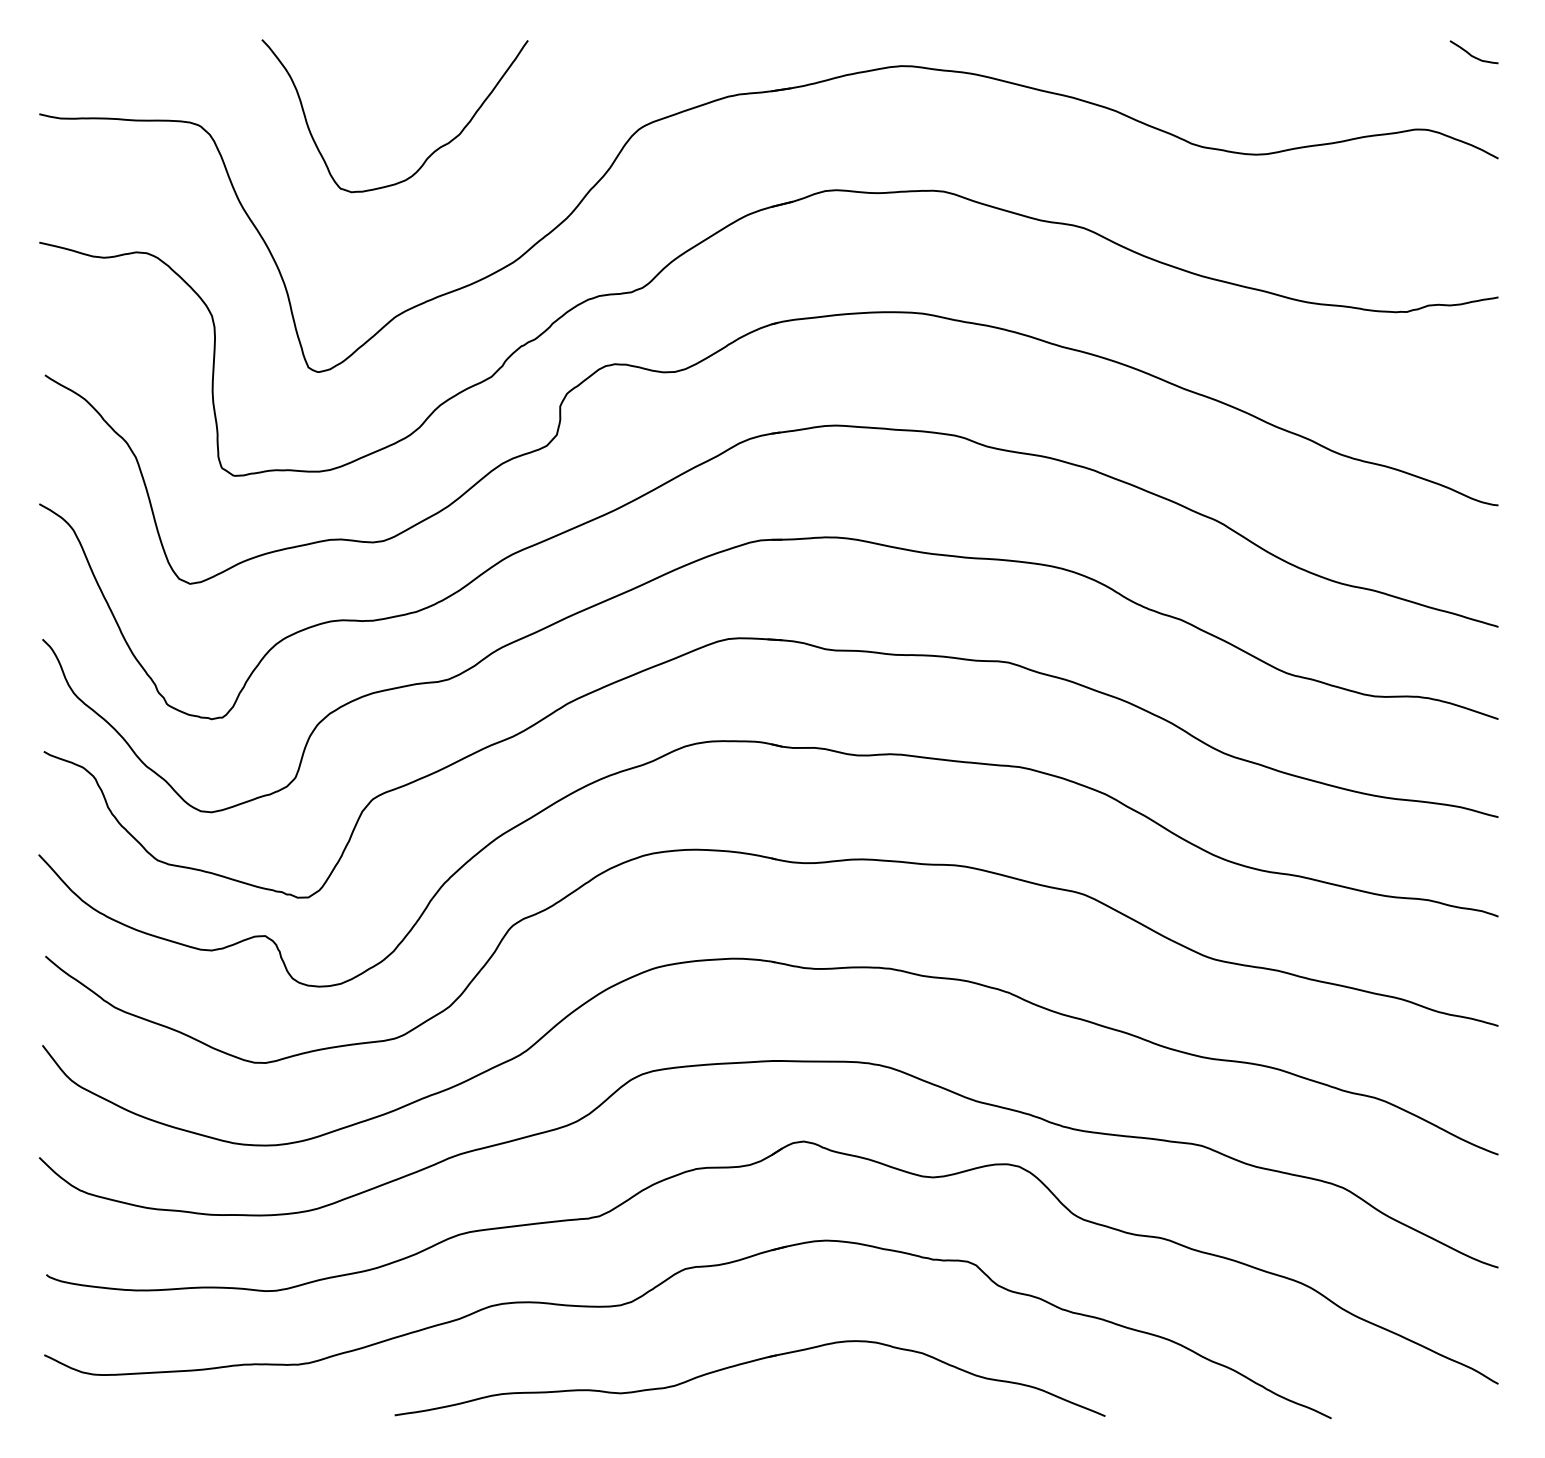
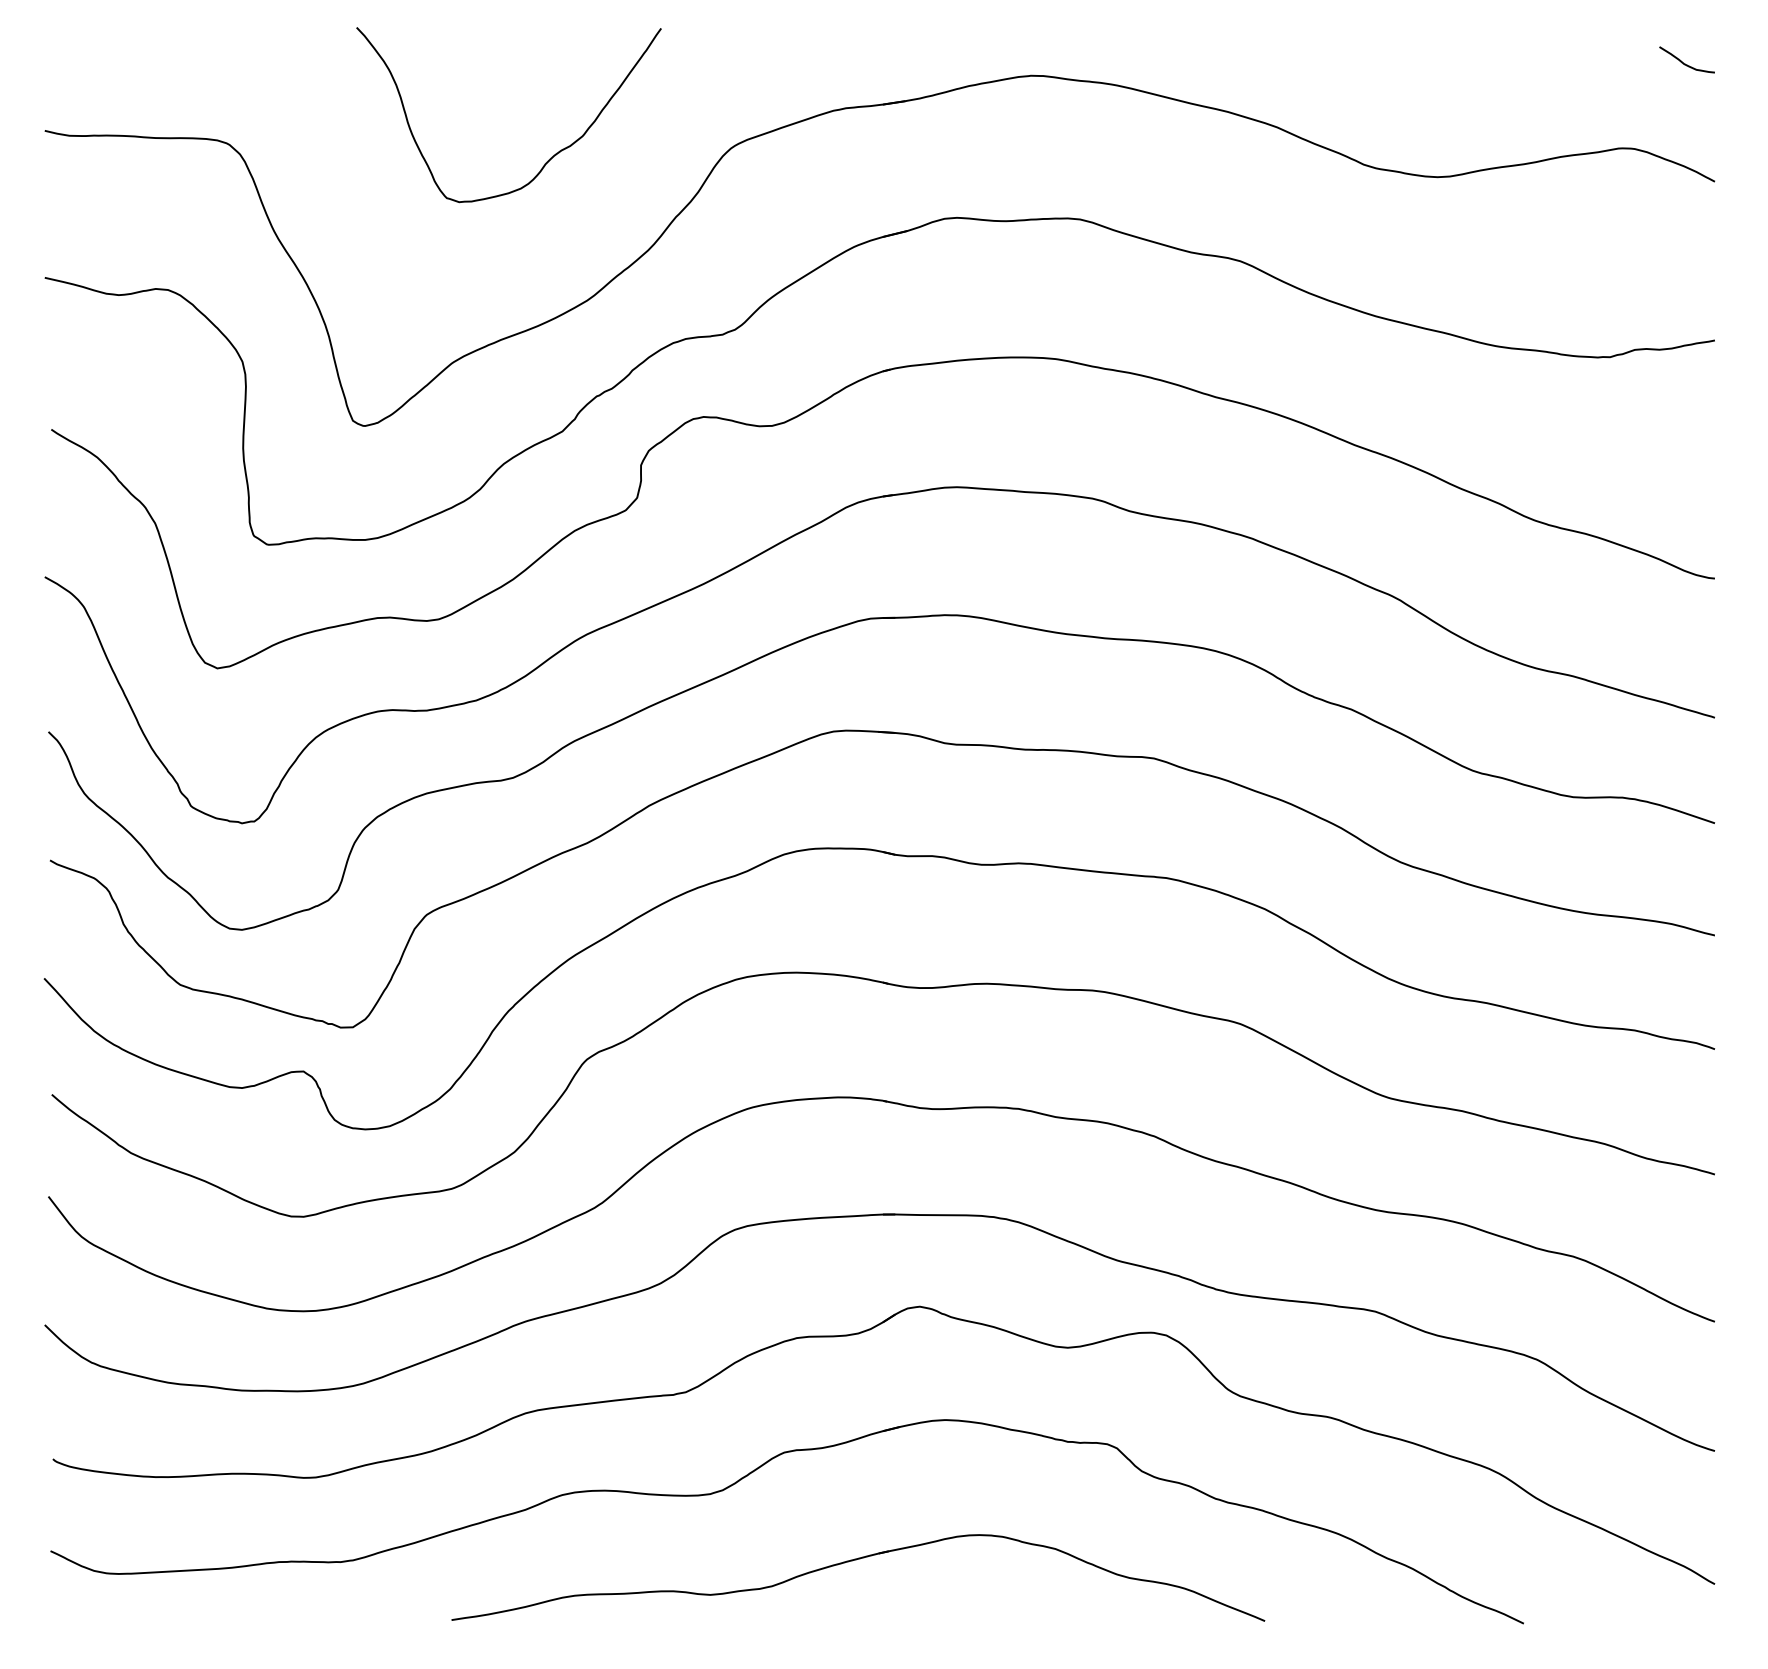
curve: (431, 153) -> (550, 157), moved

